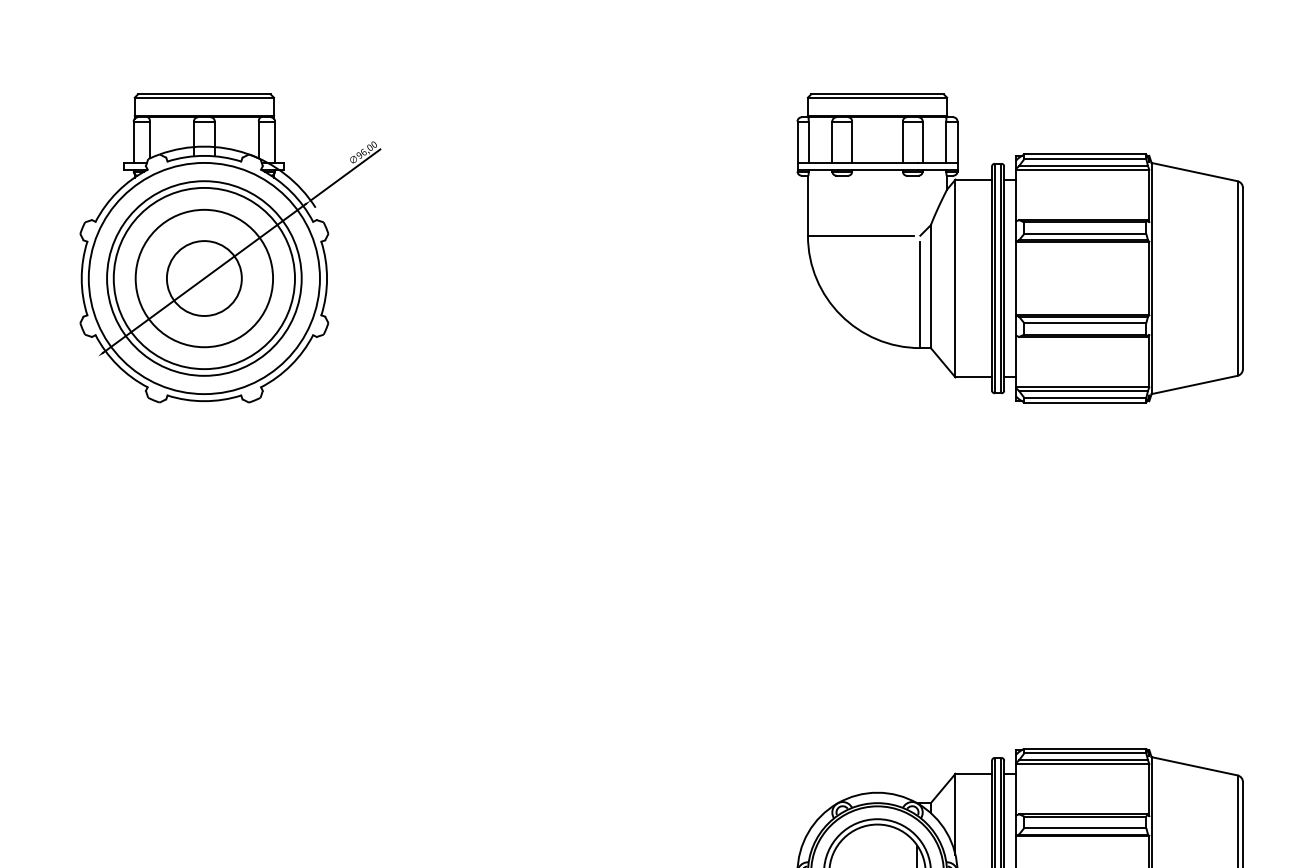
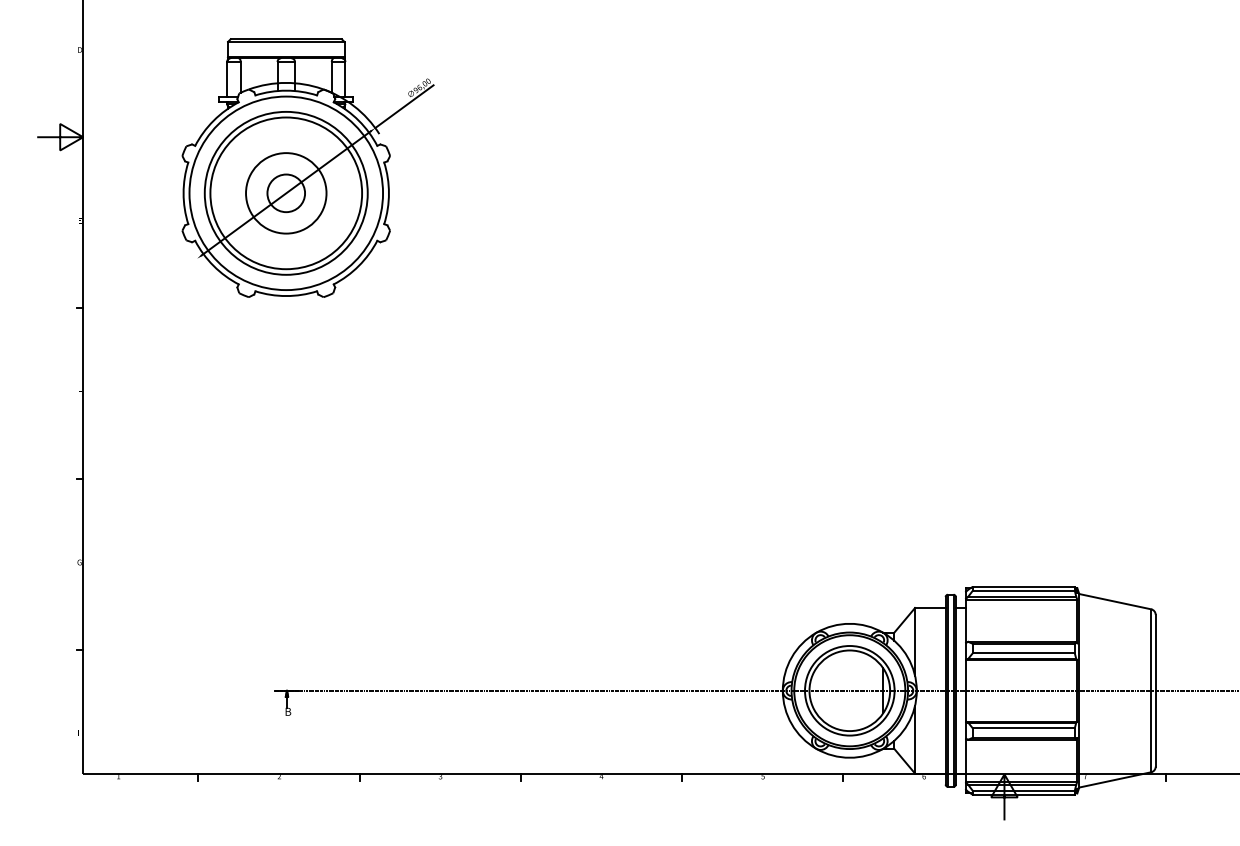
part: (1020, 247) -> (969, 167), removed
circle: (203, 277) -> (285, 192), size x0.7
circle: (203, 278) -> (285, 193), size x0.6

